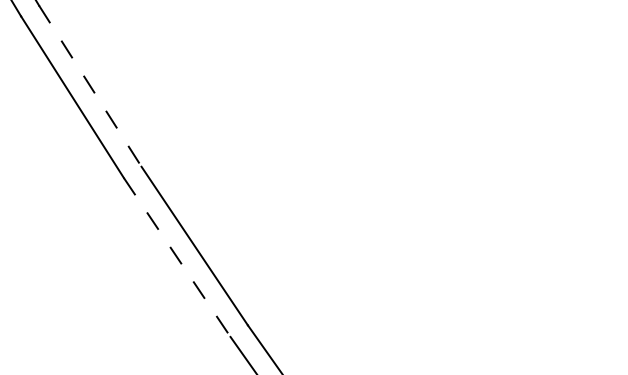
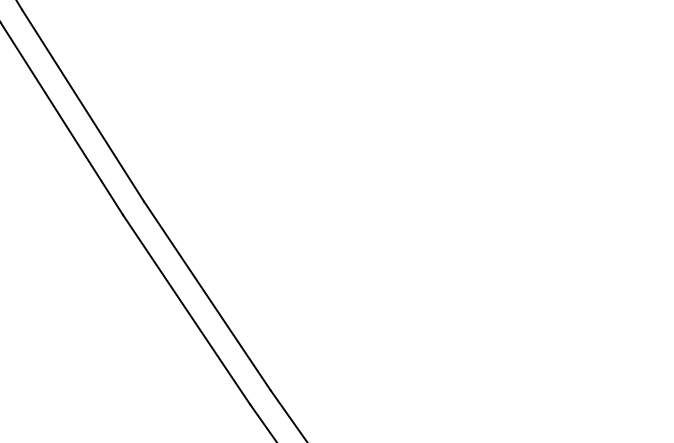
line: (90, 86) -> (83, 106), dashed -> solid
line: (177, 257) -> (186, 309), dashed -> solid

